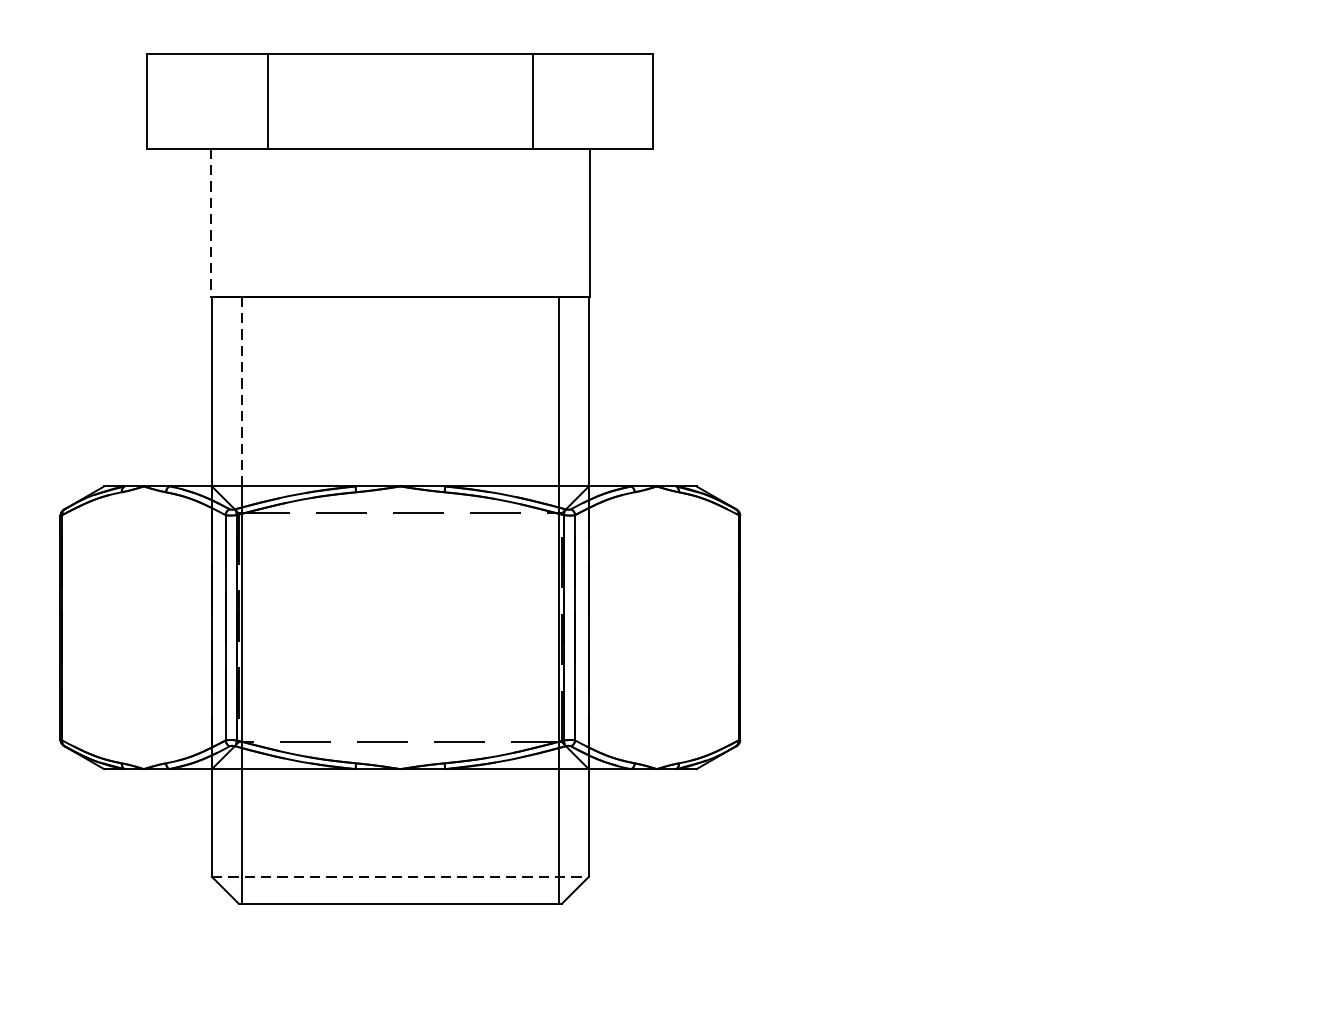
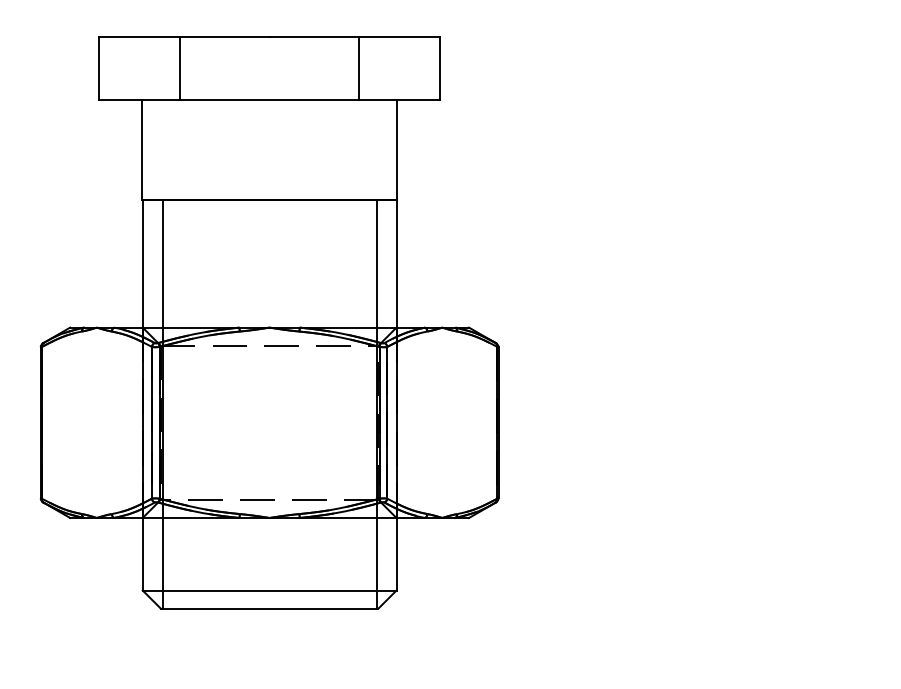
line: (210, 221) -> (141, 149), dashed -> solid
line: (241, 391) -> (162, 263), dashed -> solid
line: (400, 876) -> (269, 590), dashed -> solid

